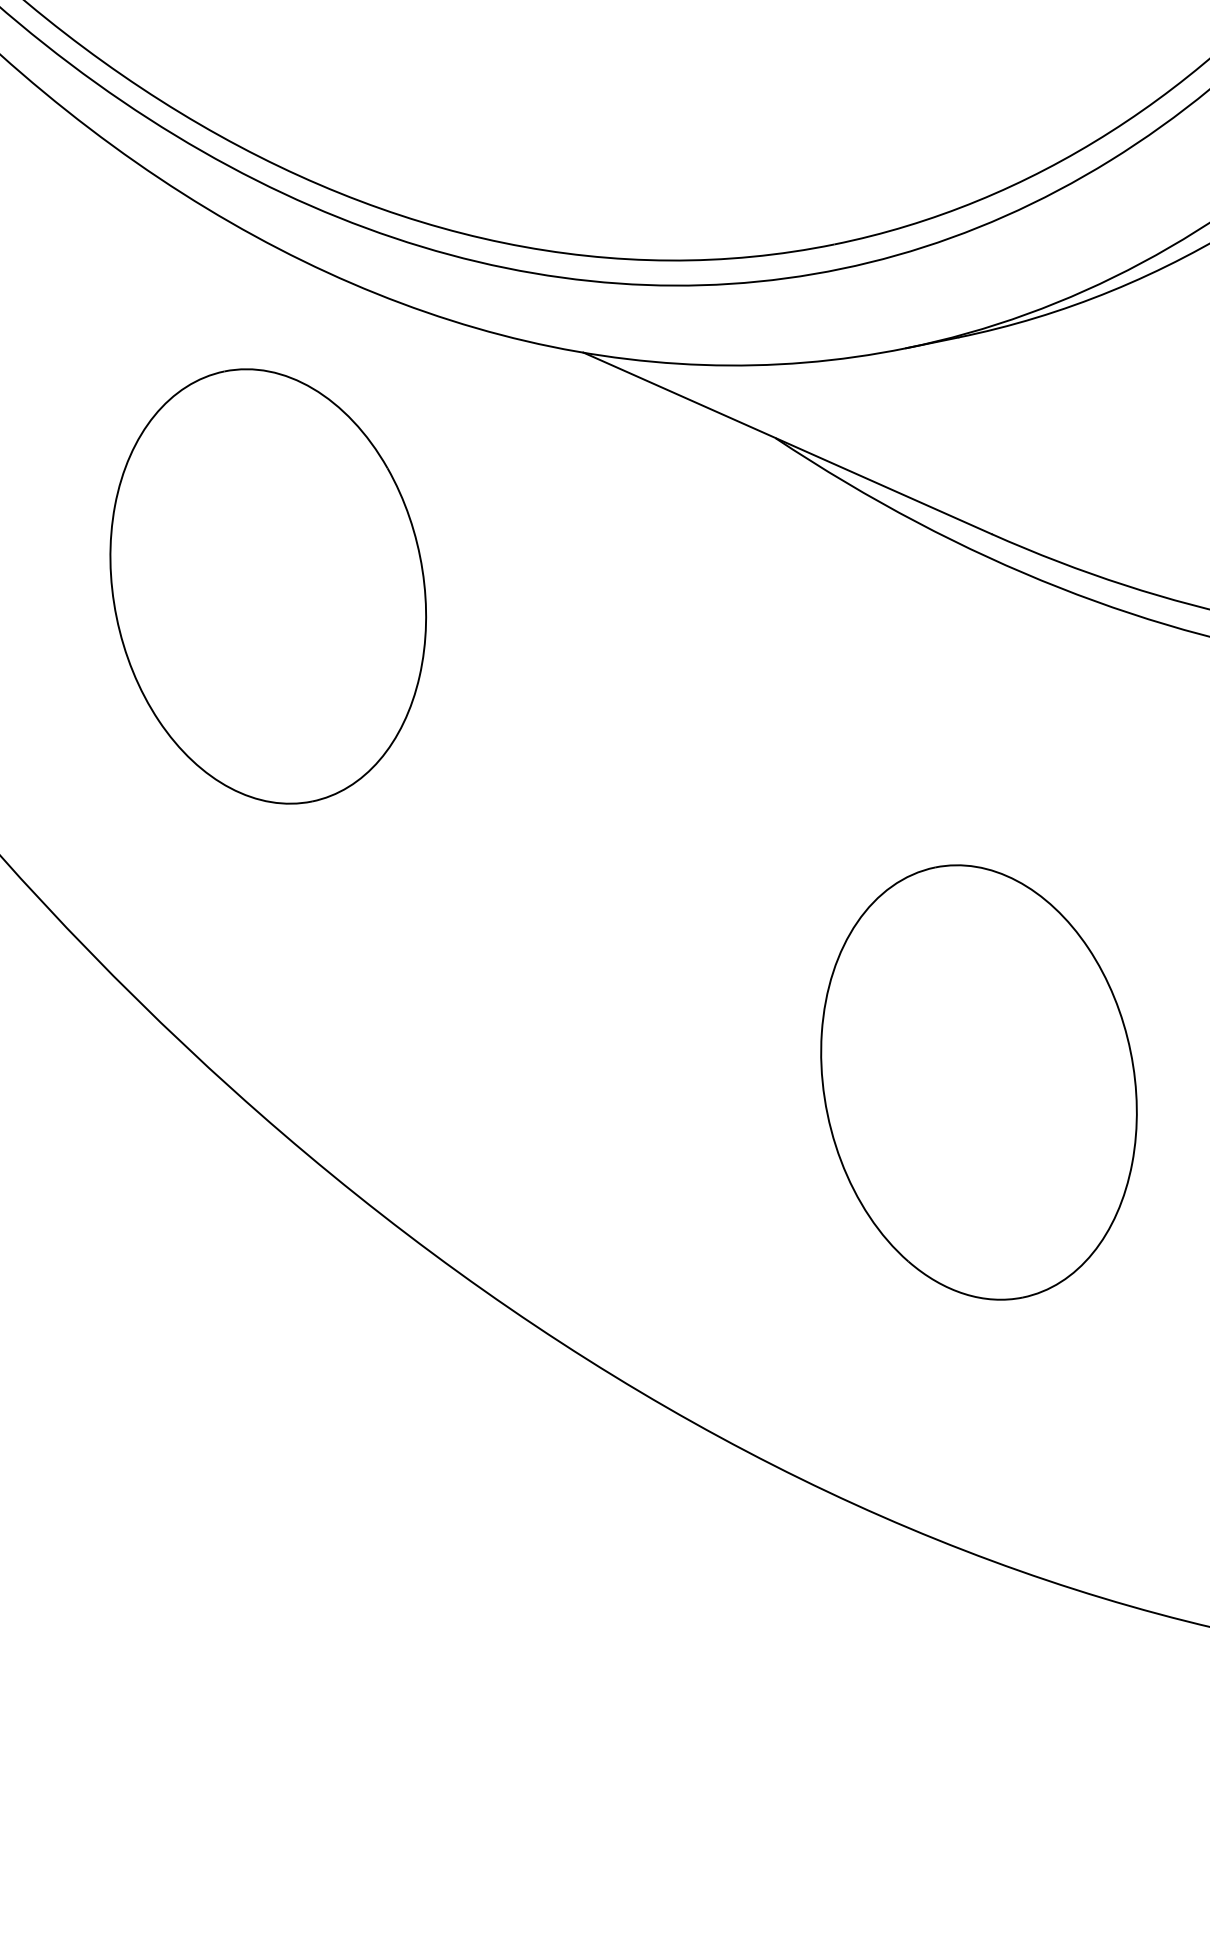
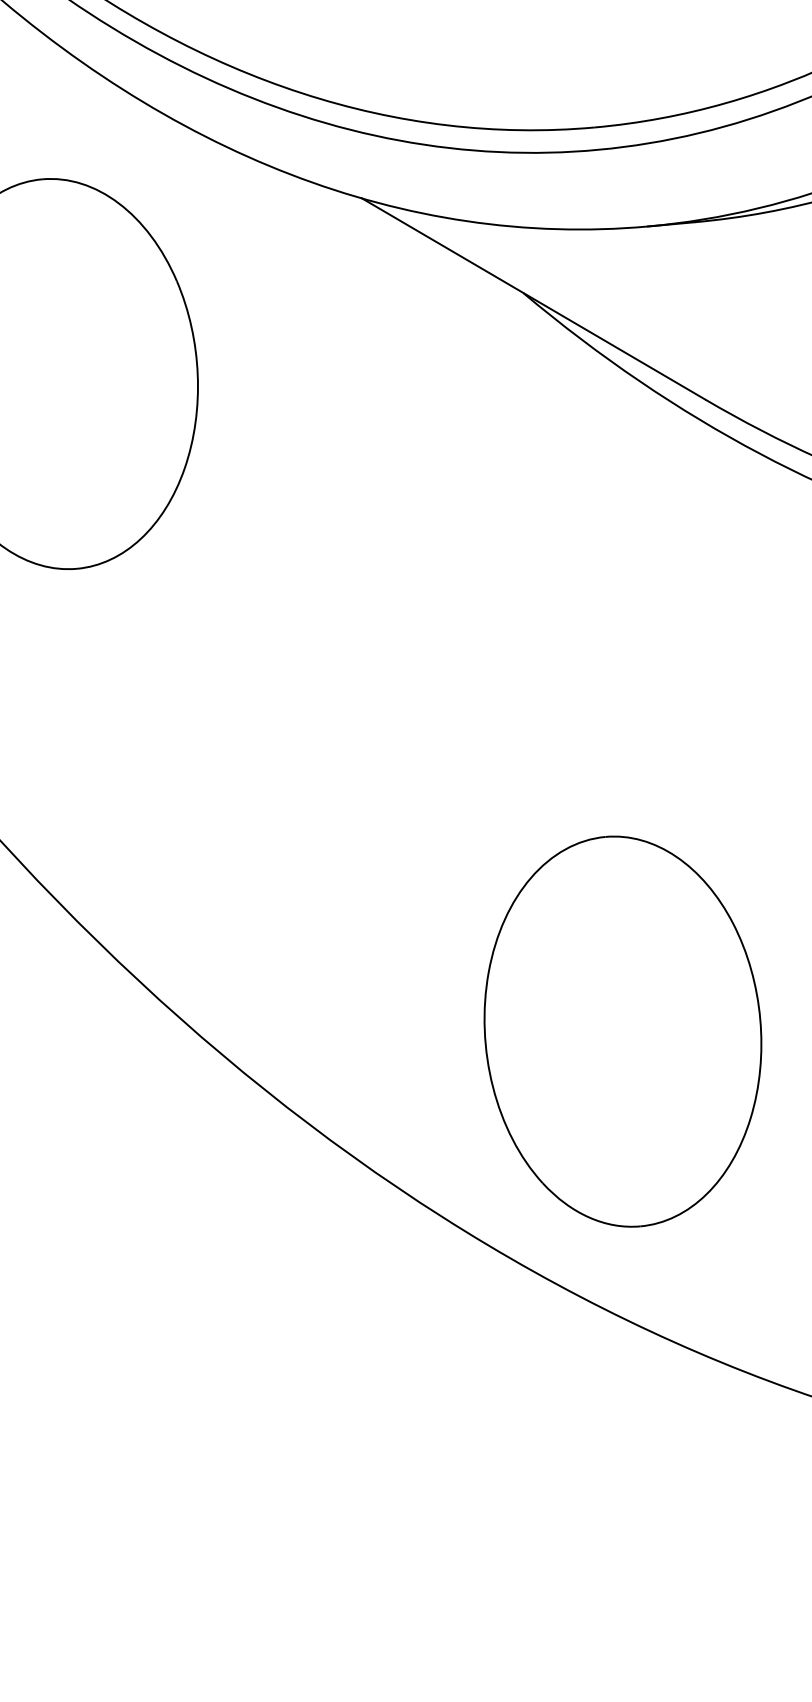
part: (978, 1082) -> (622, 1031), moved

